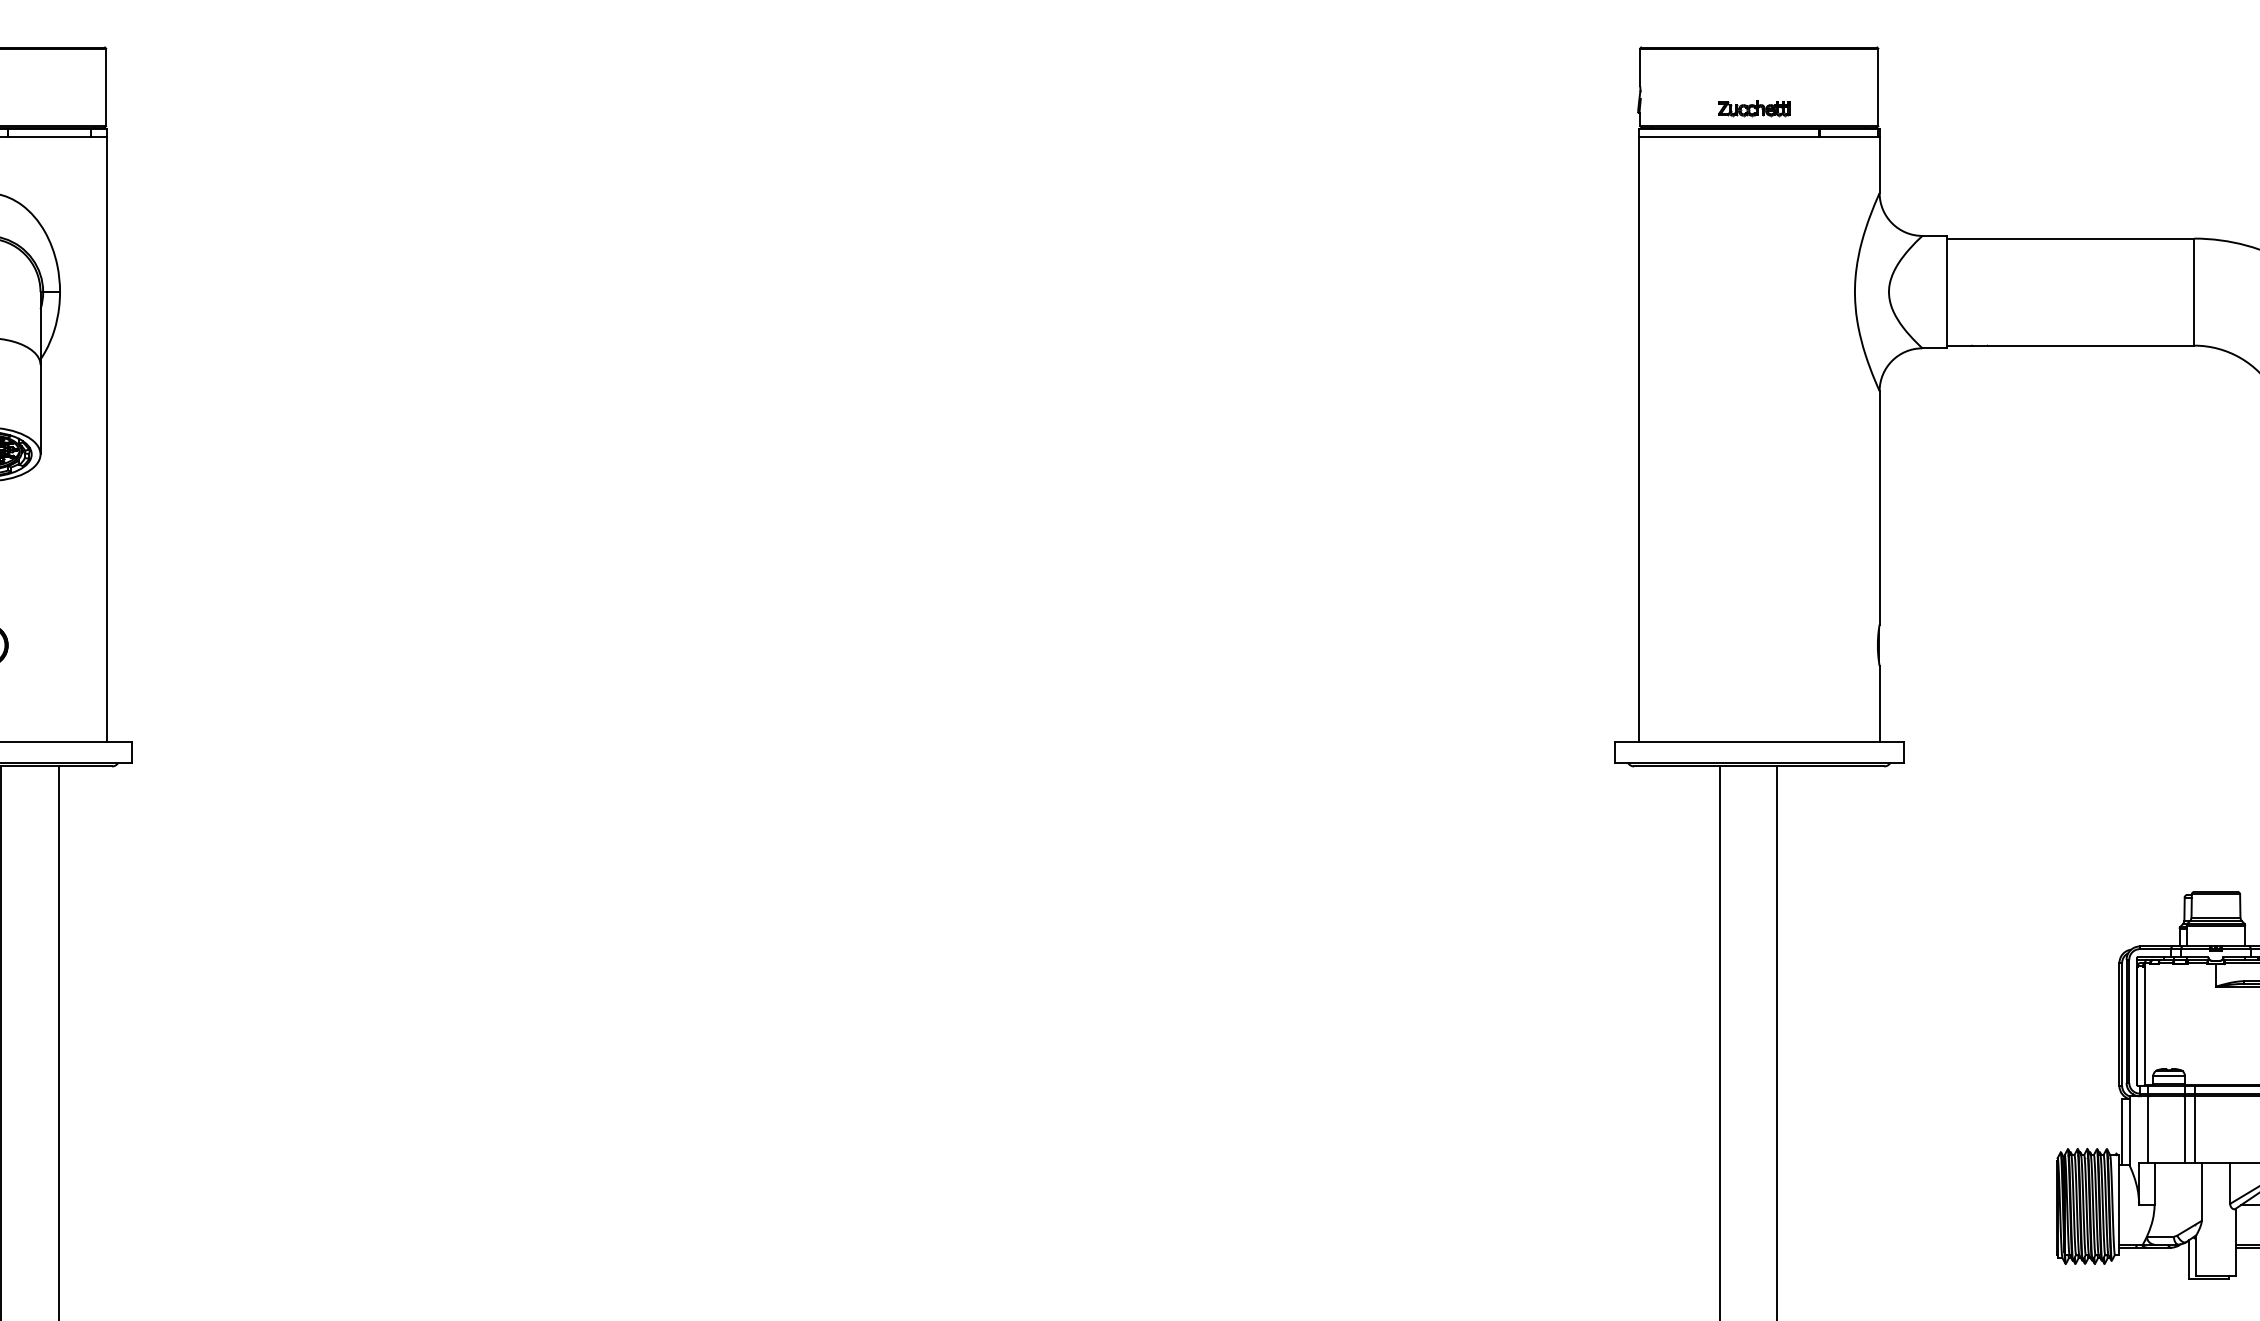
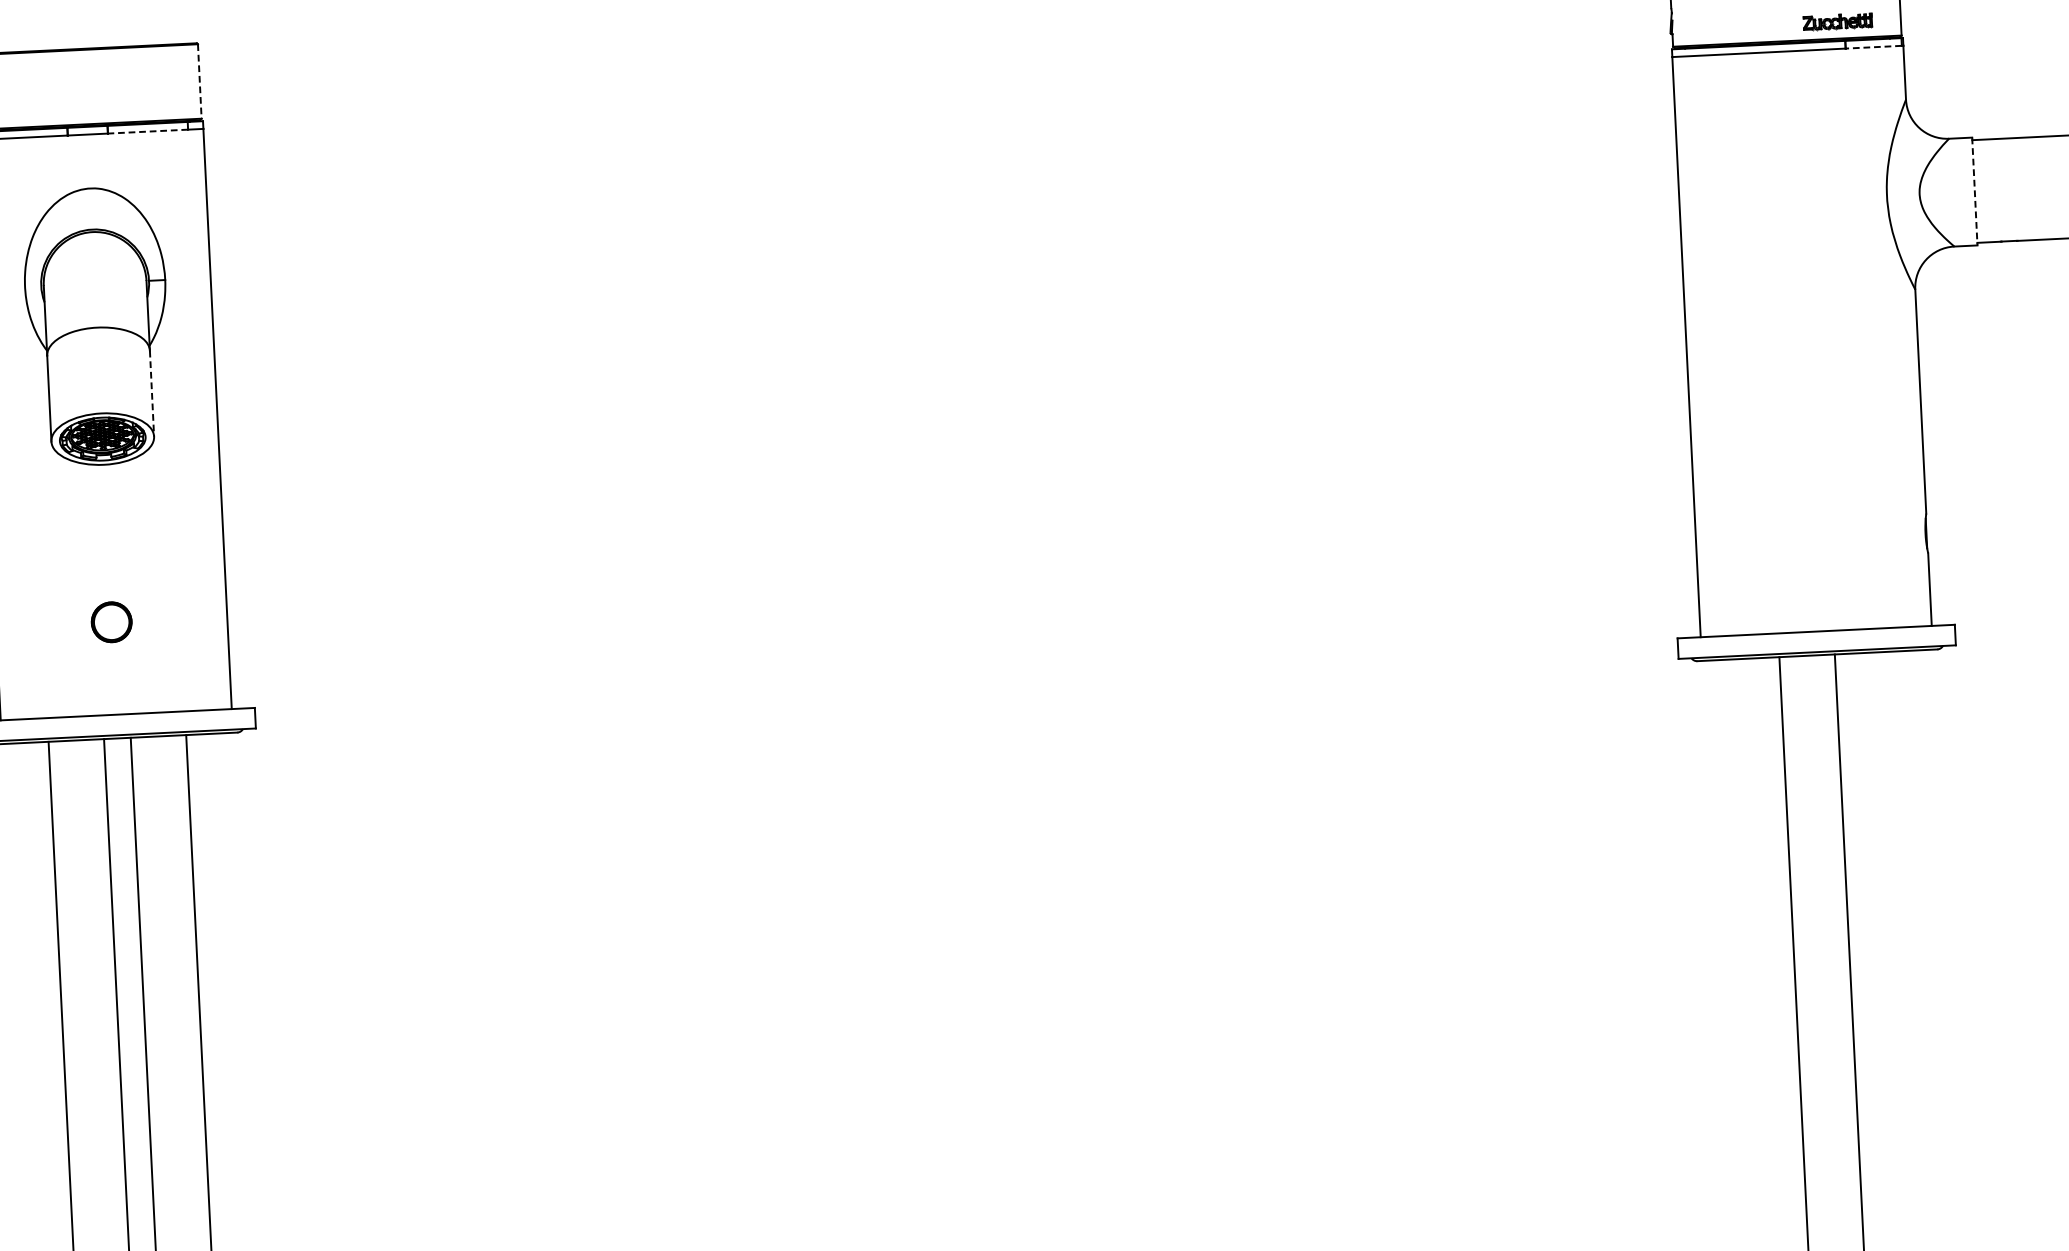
line: (106, 87) -> (200, 81), solid -> dashed
part: (1754, 108) -> (1837, 21), moved
line: (49, 136) -> (147, 131), solid -> dashed
line: (1848, 136) -> (1873, 46), solid -> dashed
line: (1946, 292) -> (1974, 191), solid -> dashed
line: (40, 409) -> (151, 393), solid -> dashed

